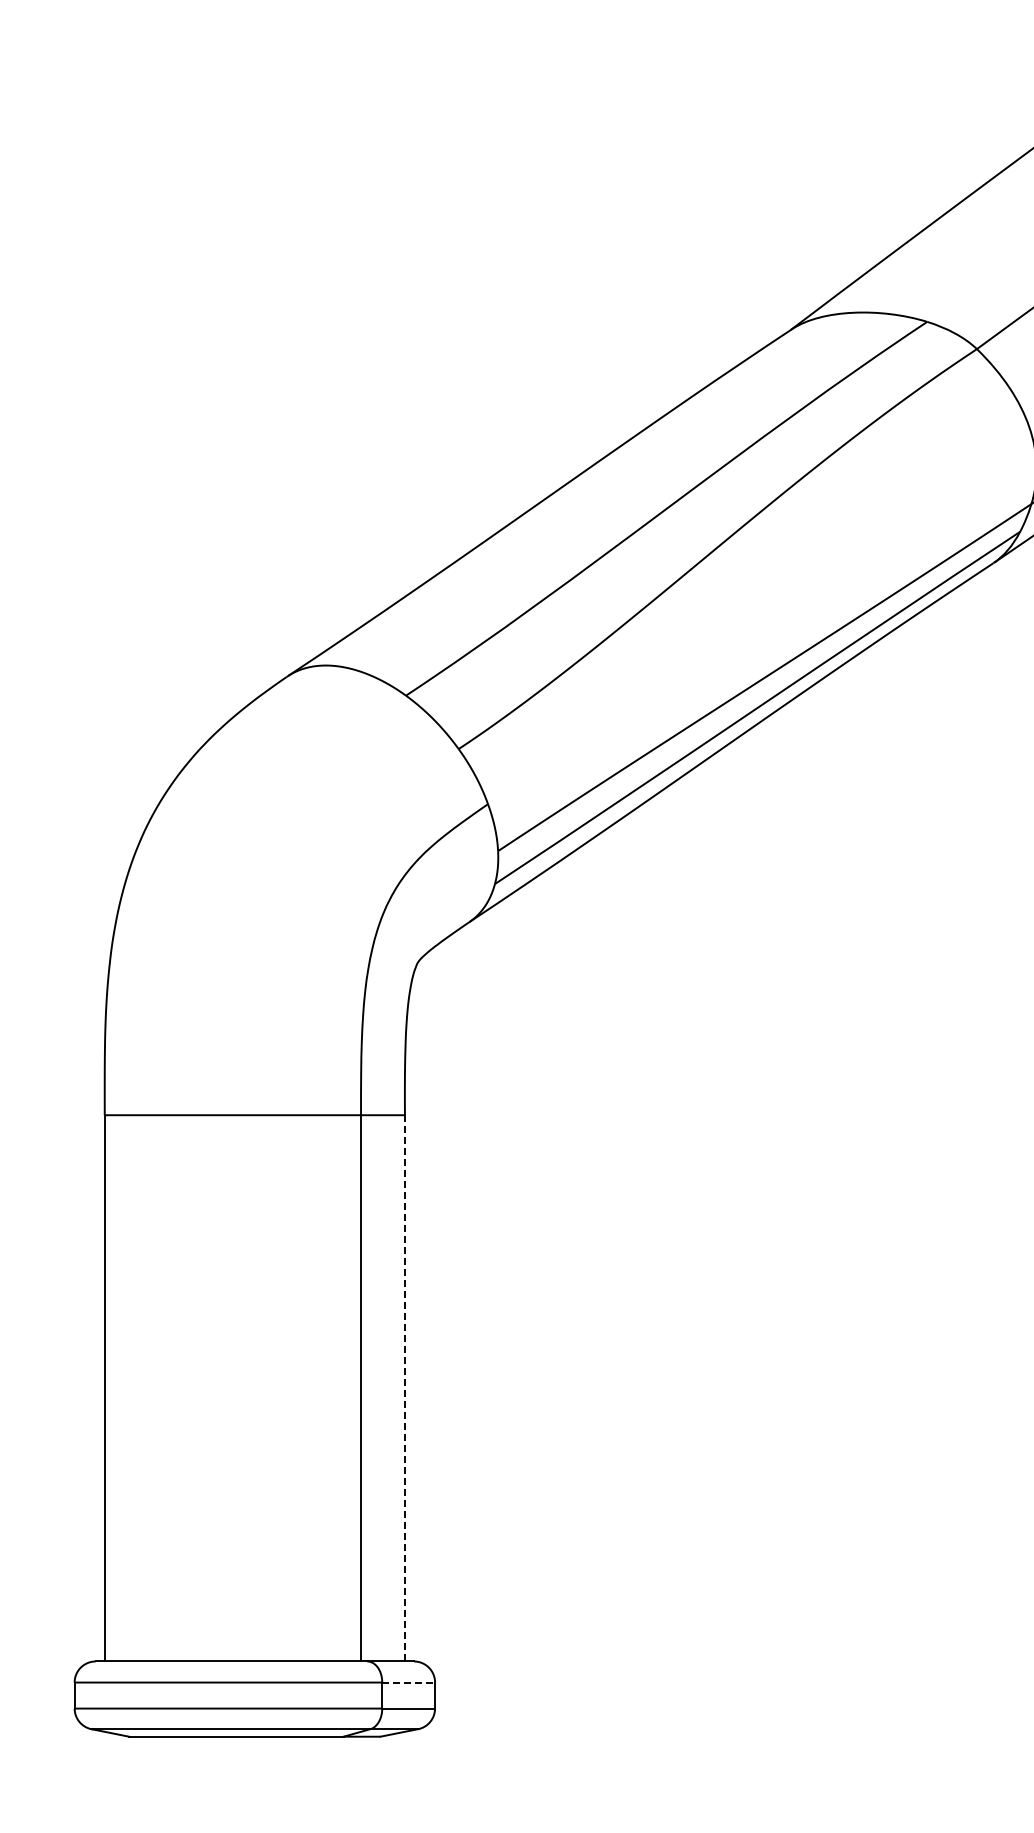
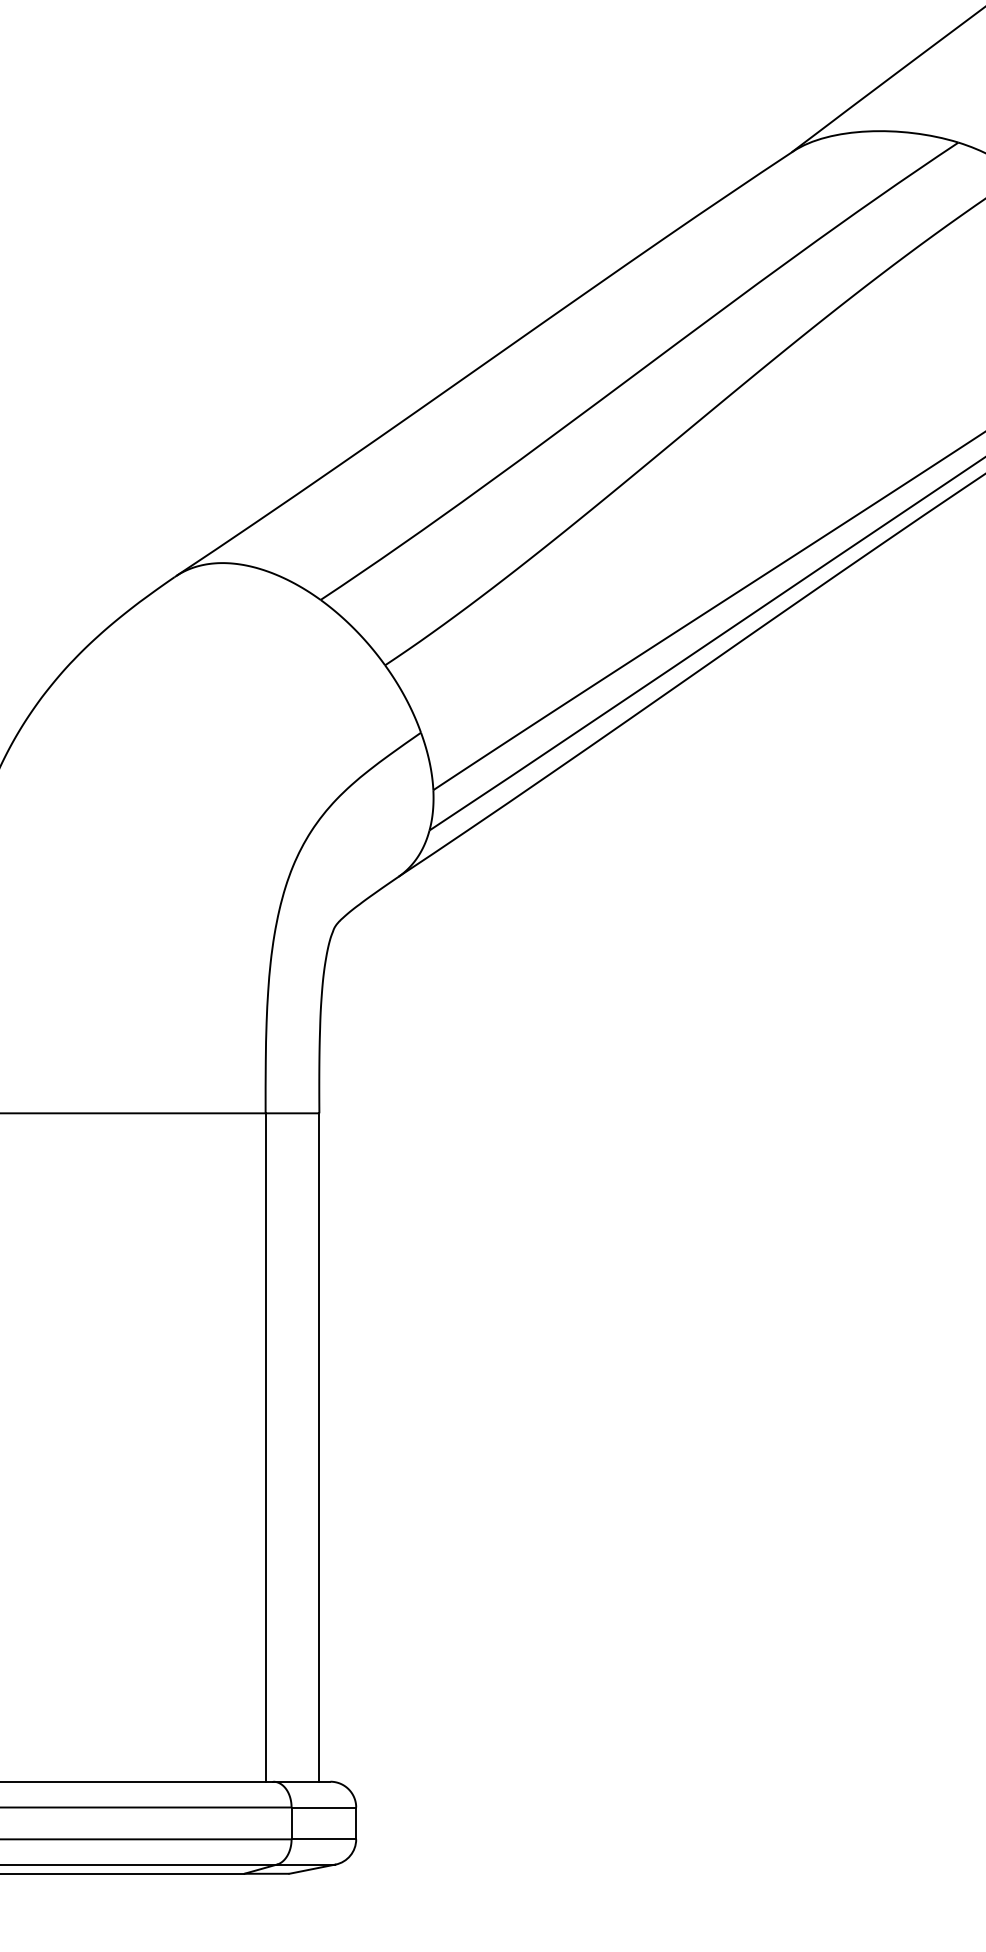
line: (404, 1388) -> (318, 1447), dashed -> solid
line: (409, 1682) -> (324, 1807), dashed -> solid

